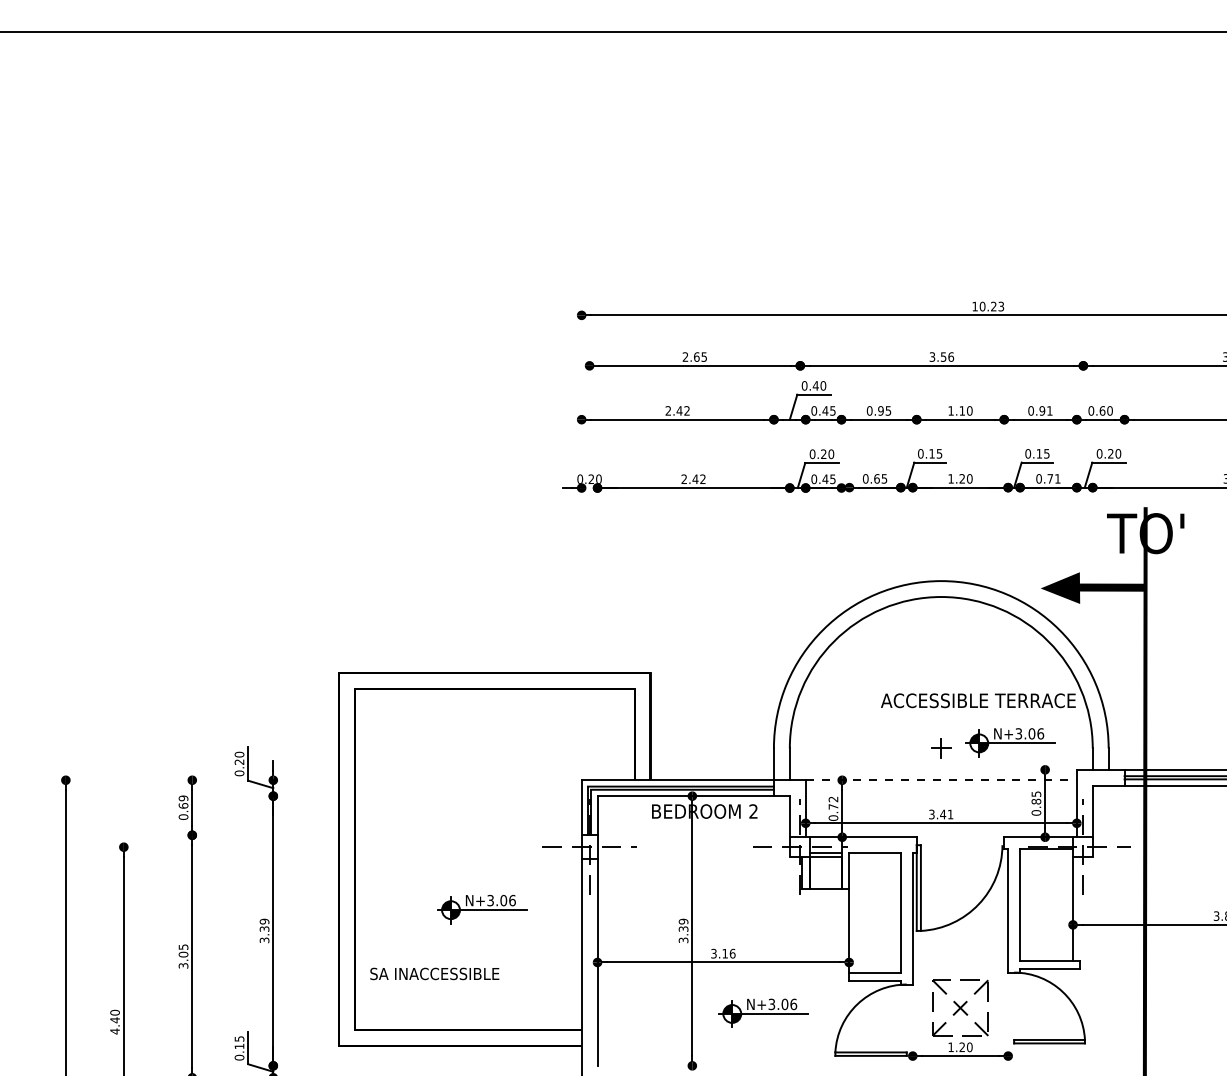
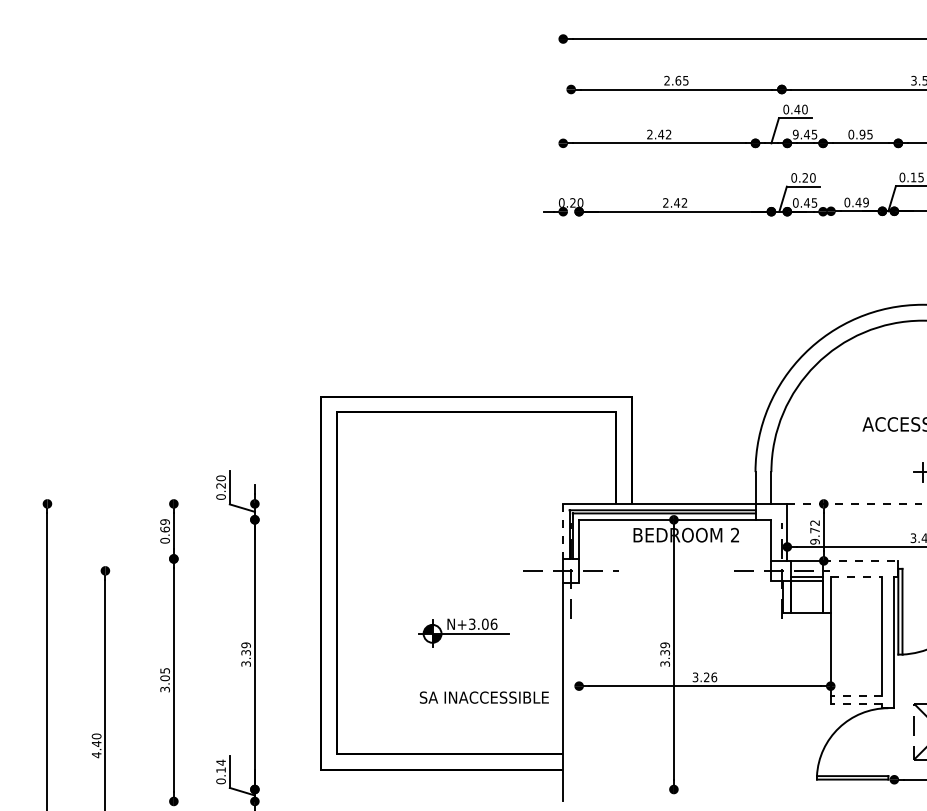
text: (813, 410) -> (795, 134), 0.45 -> 9.45
text: (880, 478) -> (862, 202), 0.65 -> 0.49
line: (581, 808) -> (563, 532), solid -> dashed
text: (833, 817) -> (815, 541), 0.72 -> 9.72
line: (879, 837) -> (861, 561), solid -> dashed
line: (875, 853) -> (857, 577), solid -> dashed
text: (724, 953) -> (706, 677), 3.16 -> 3.26
line: (597, 962) -> (579, 686), removed
line: (875, 972) -> (857, 696), solid -> dashed
text: (434, 973) -> (484, 697), moved
line: (875, 980) -> (857, 704), solid -> dashed
part: (763, 1012) -> (745, 736), removed
text: (239, 1039) -> (221, 763), 0.15 -> 0.14

